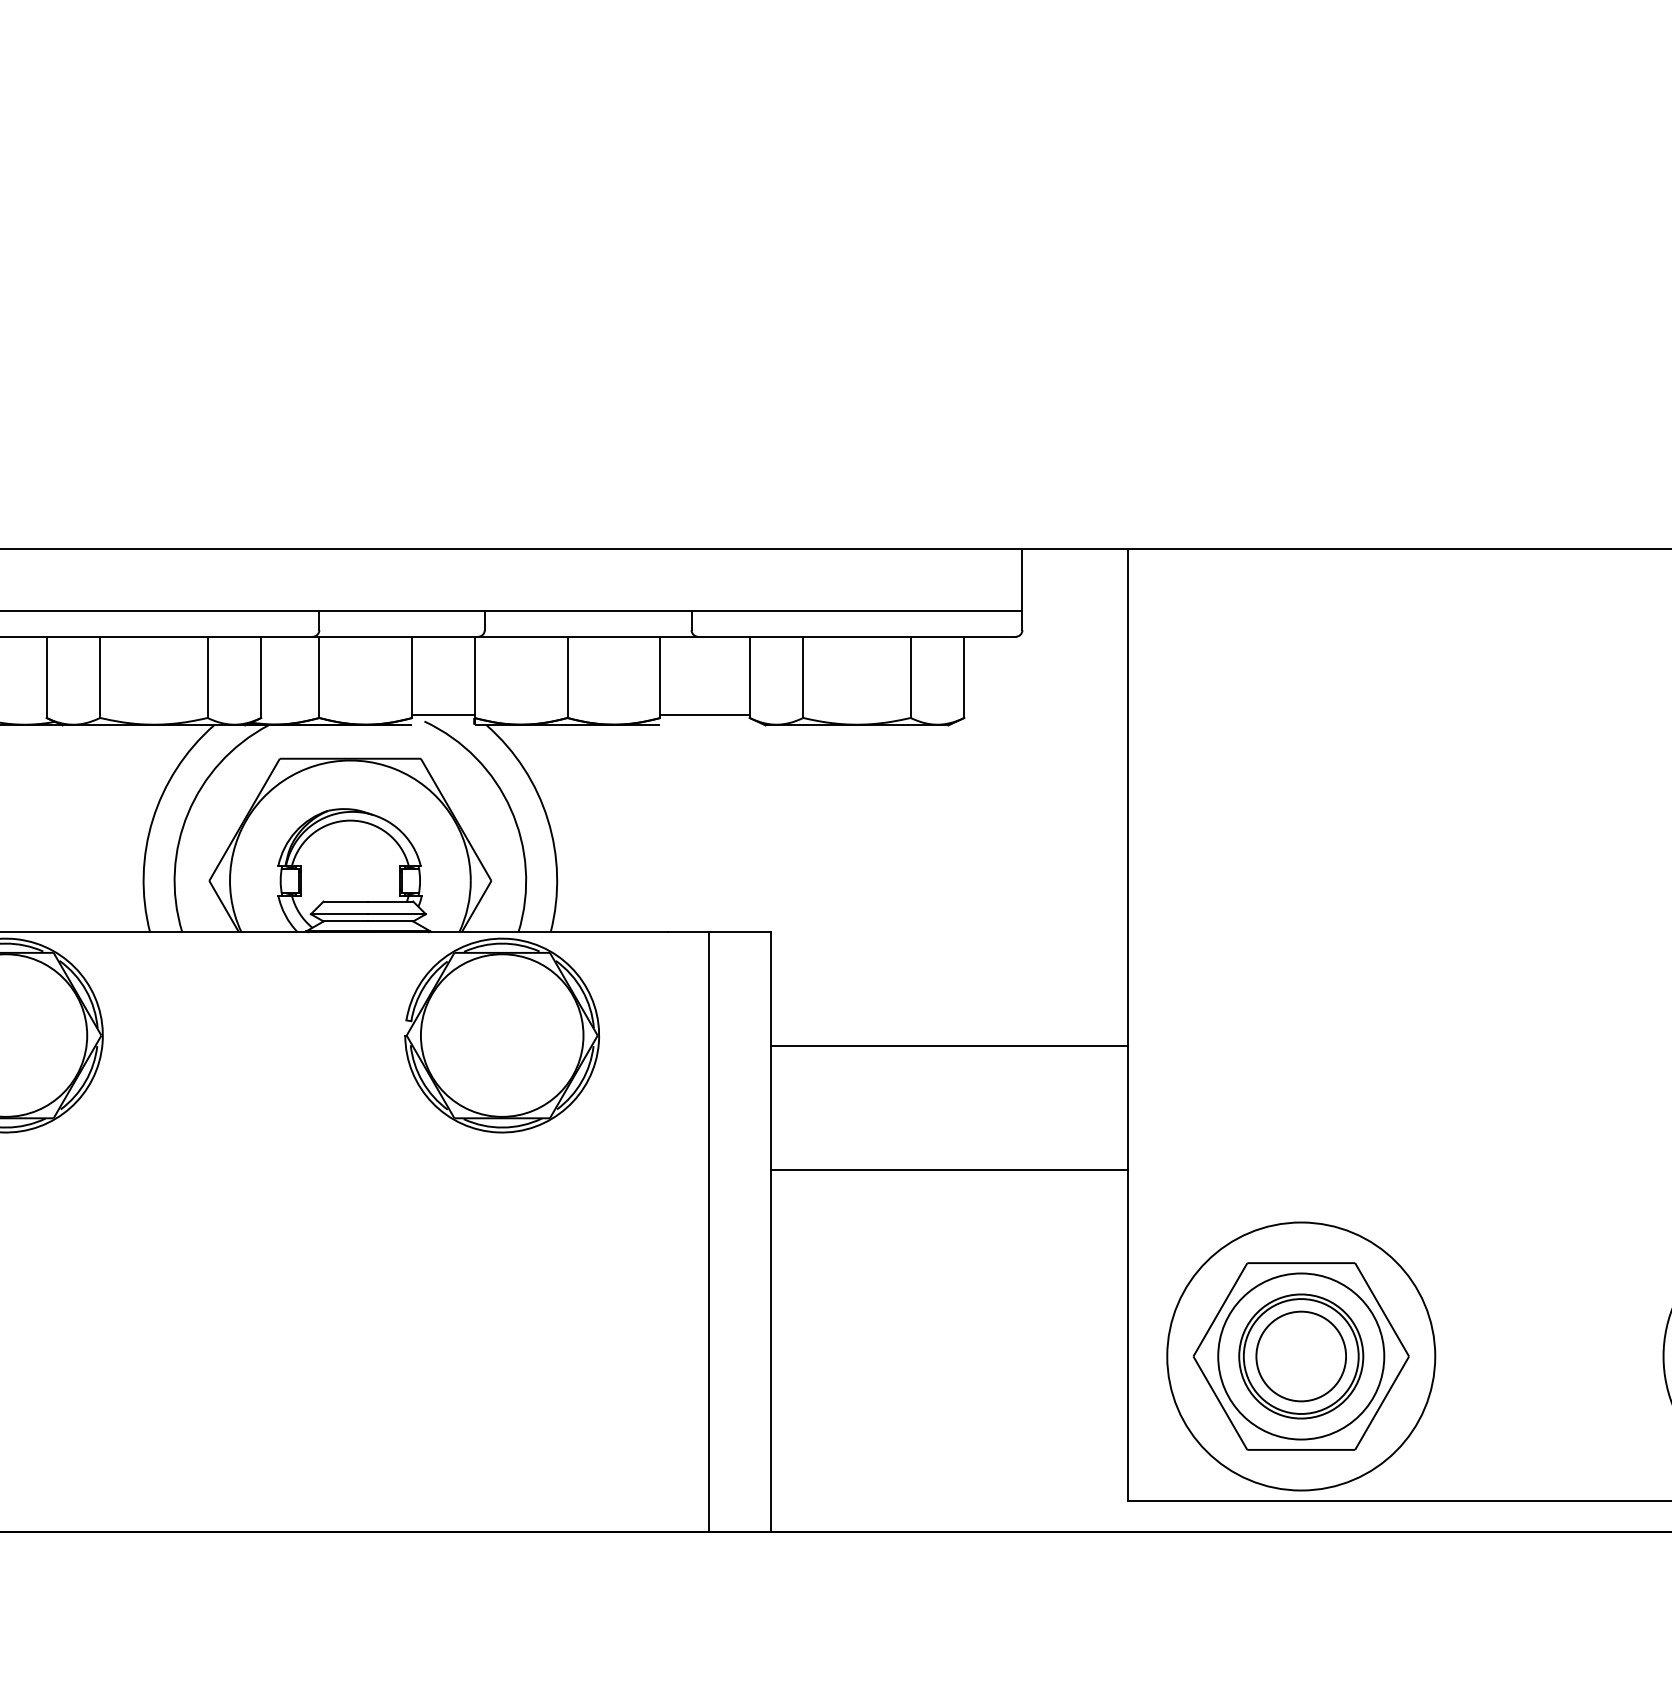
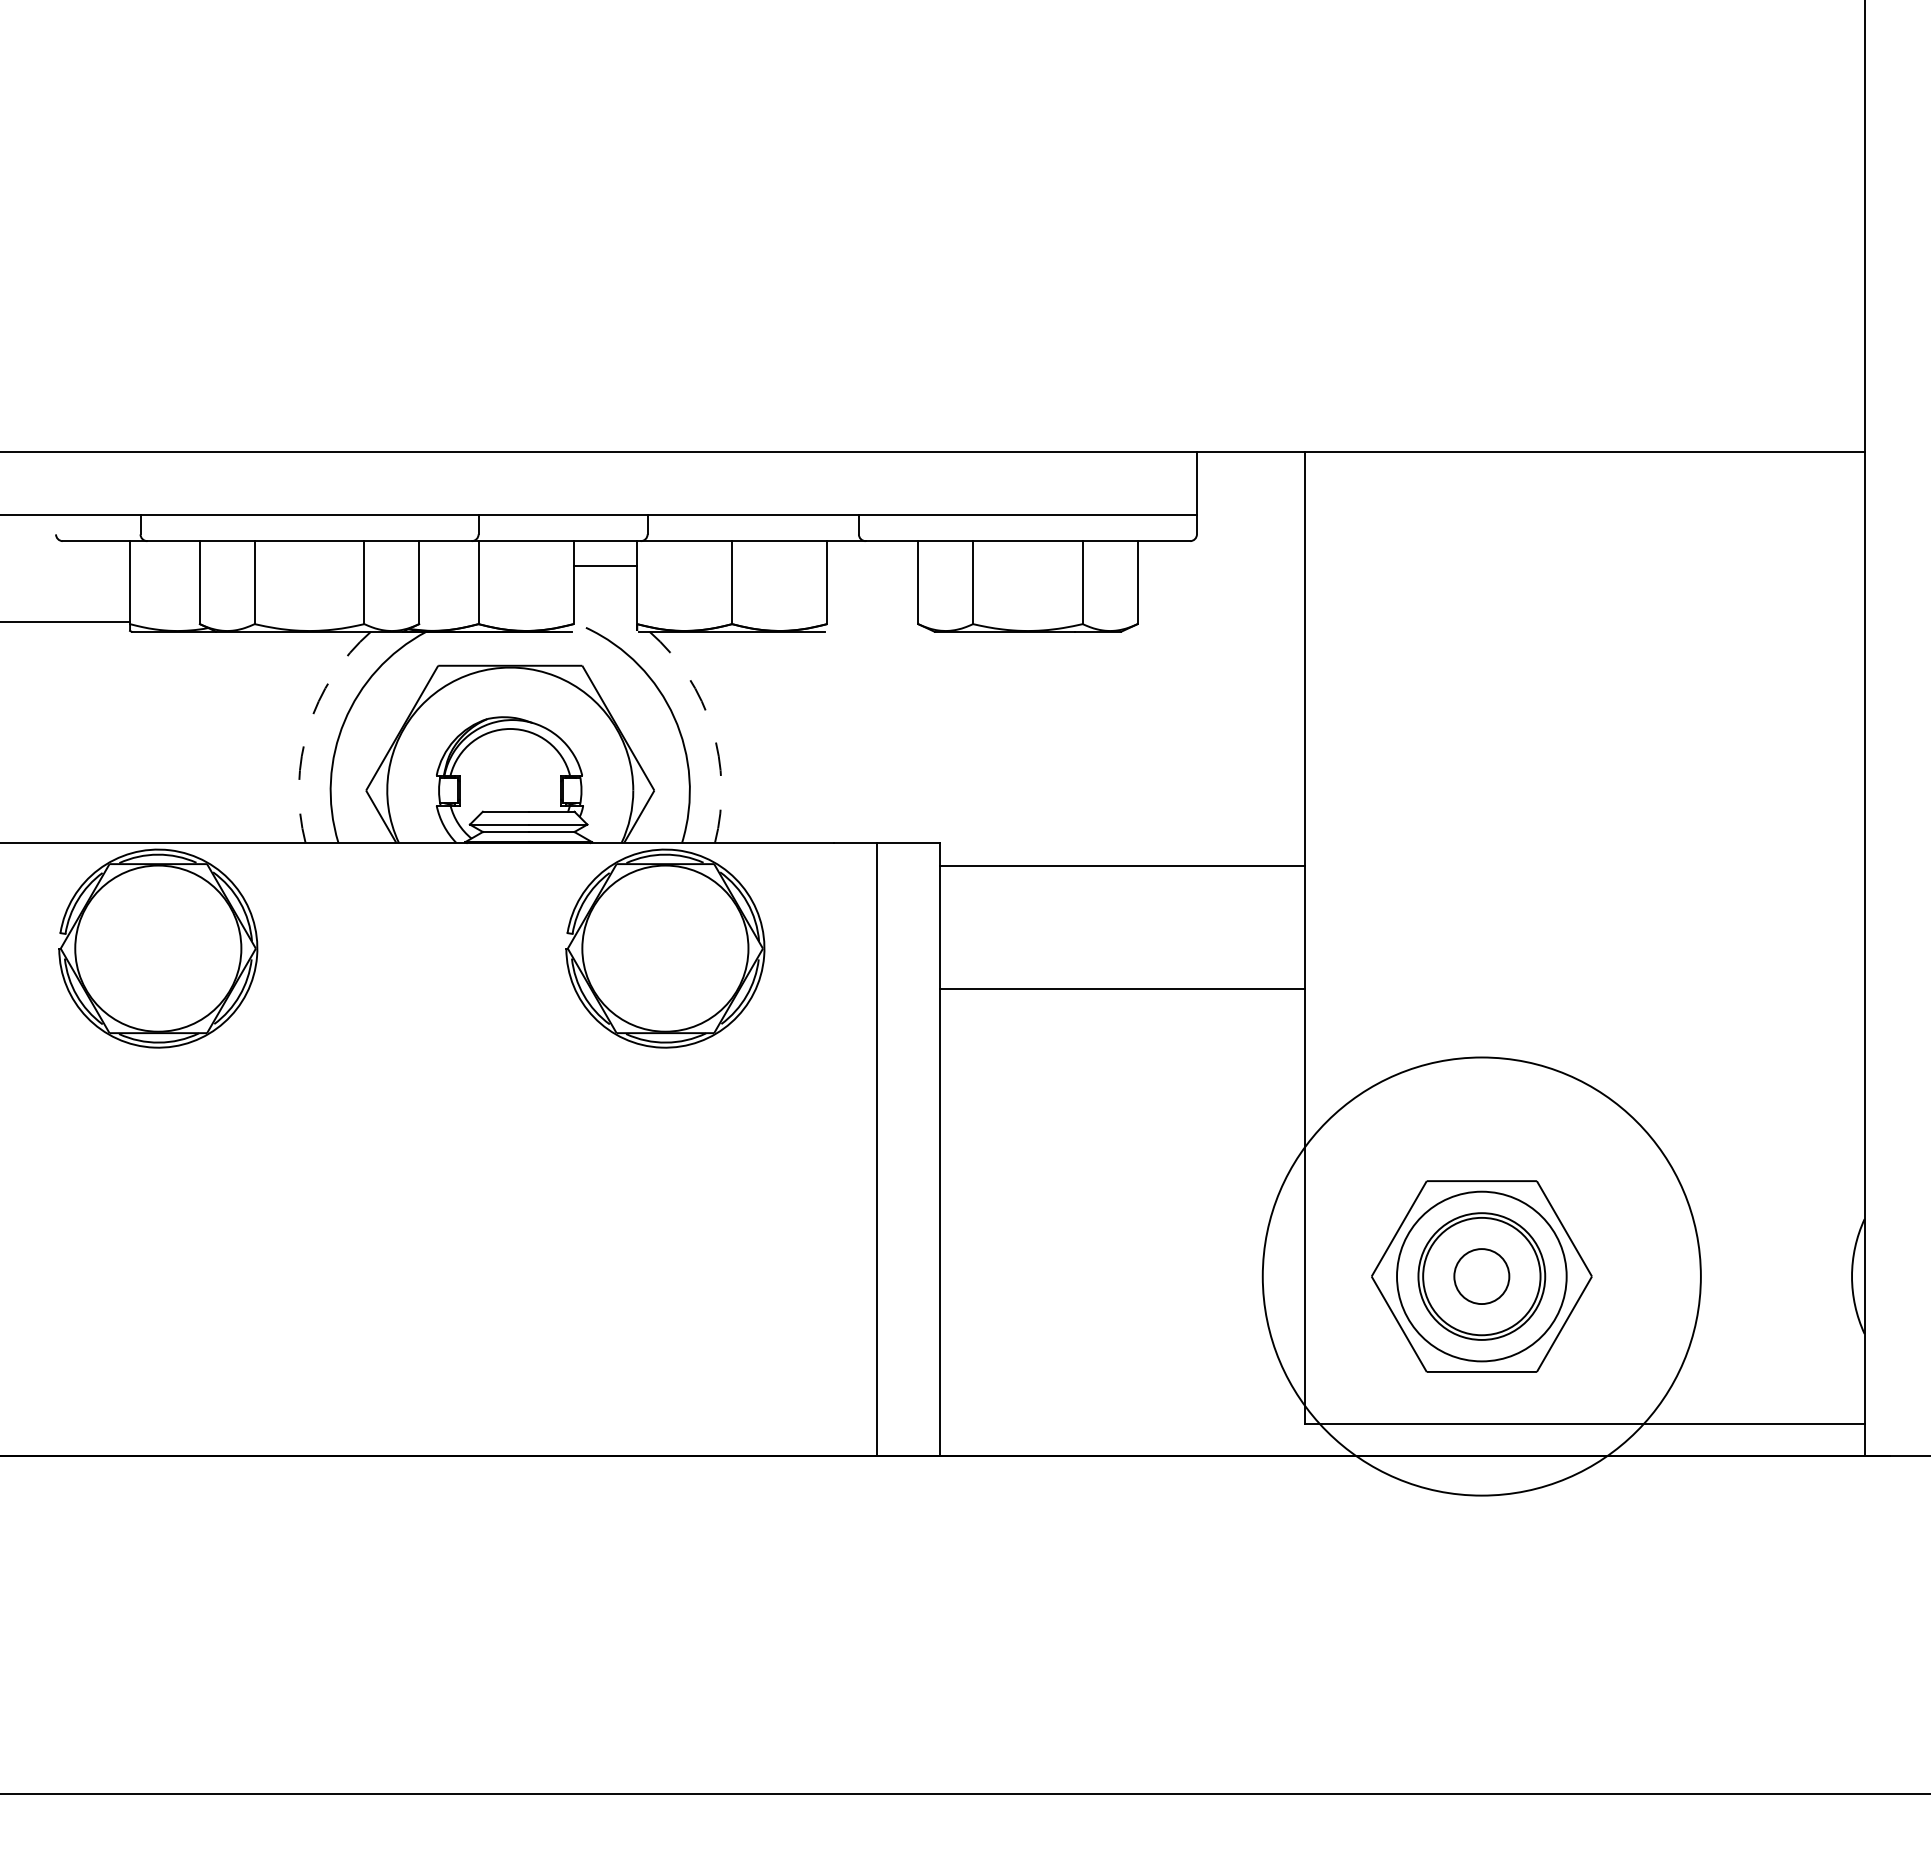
line: (443, 715) -> (605, 565), moved
line: (704, 715) -> (872, 621), removed
arc: (152, 820) -> (308, 728), solid -> dashed
arc: (548, 820) -> (712, 728), solid -> dashed
line: (949, 1046) -> (1122, 865), moved
line: (949, 1170) -> (1122, 989), moved
circle: (1300, 1356) -> (1481, 1276), size x0.6
circle: (1300, 1356) -> (1481, 1276), size x1.6

